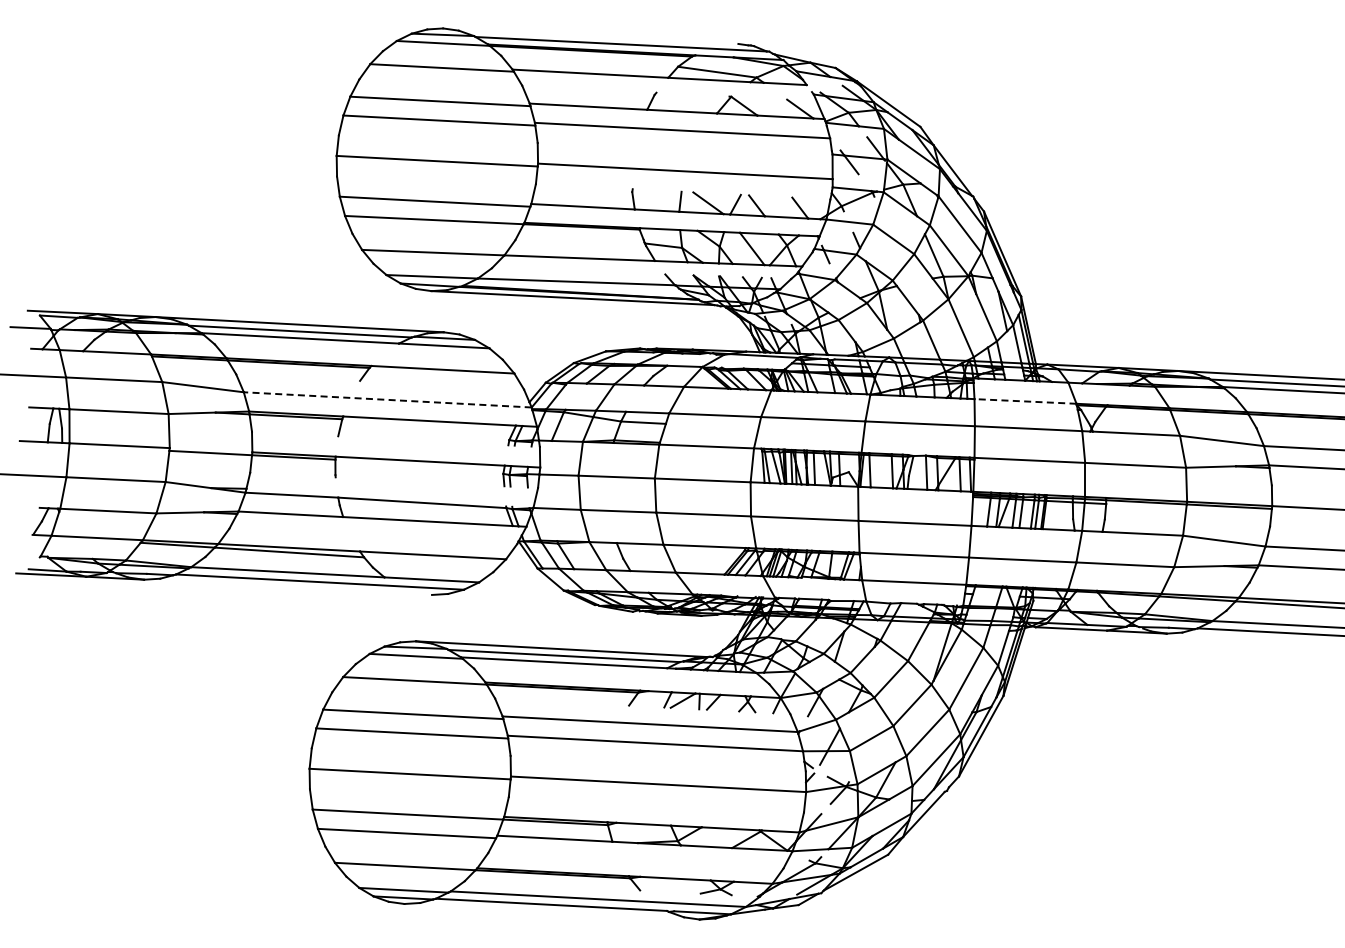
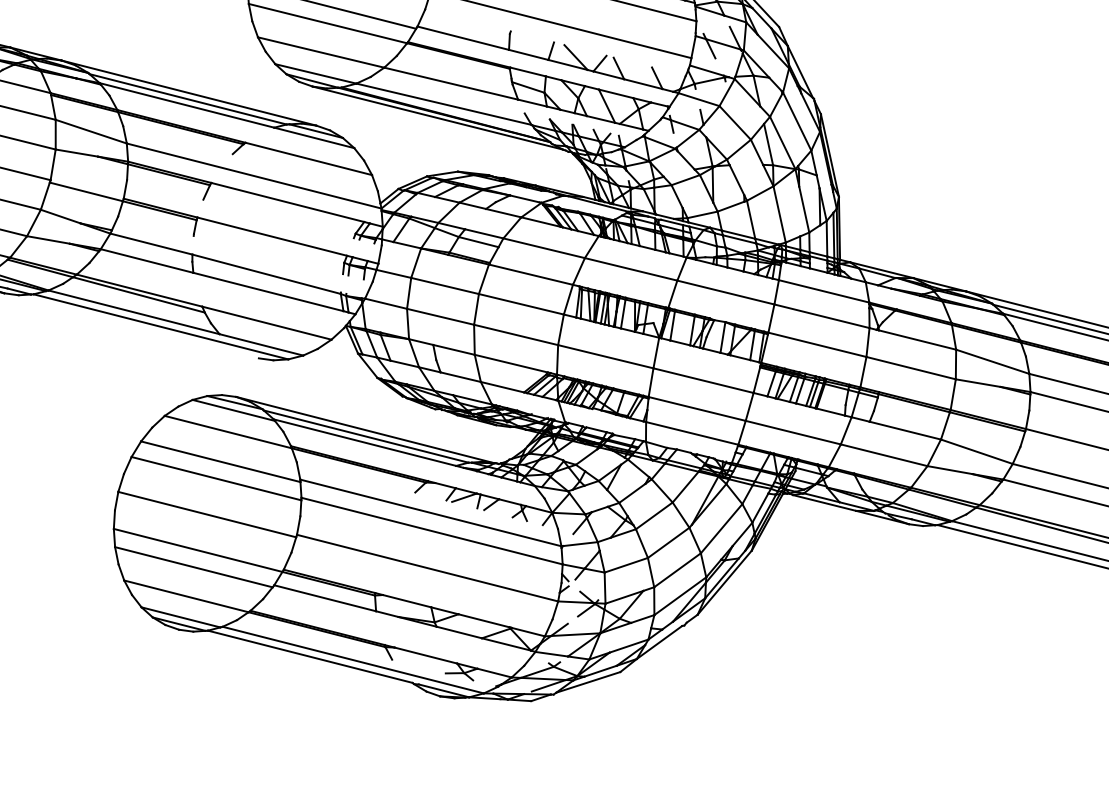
line: (387, 399) -> (253, 175), dashed -> solid
line: (1025, 401) -> (824, 291), dashed -> solid

